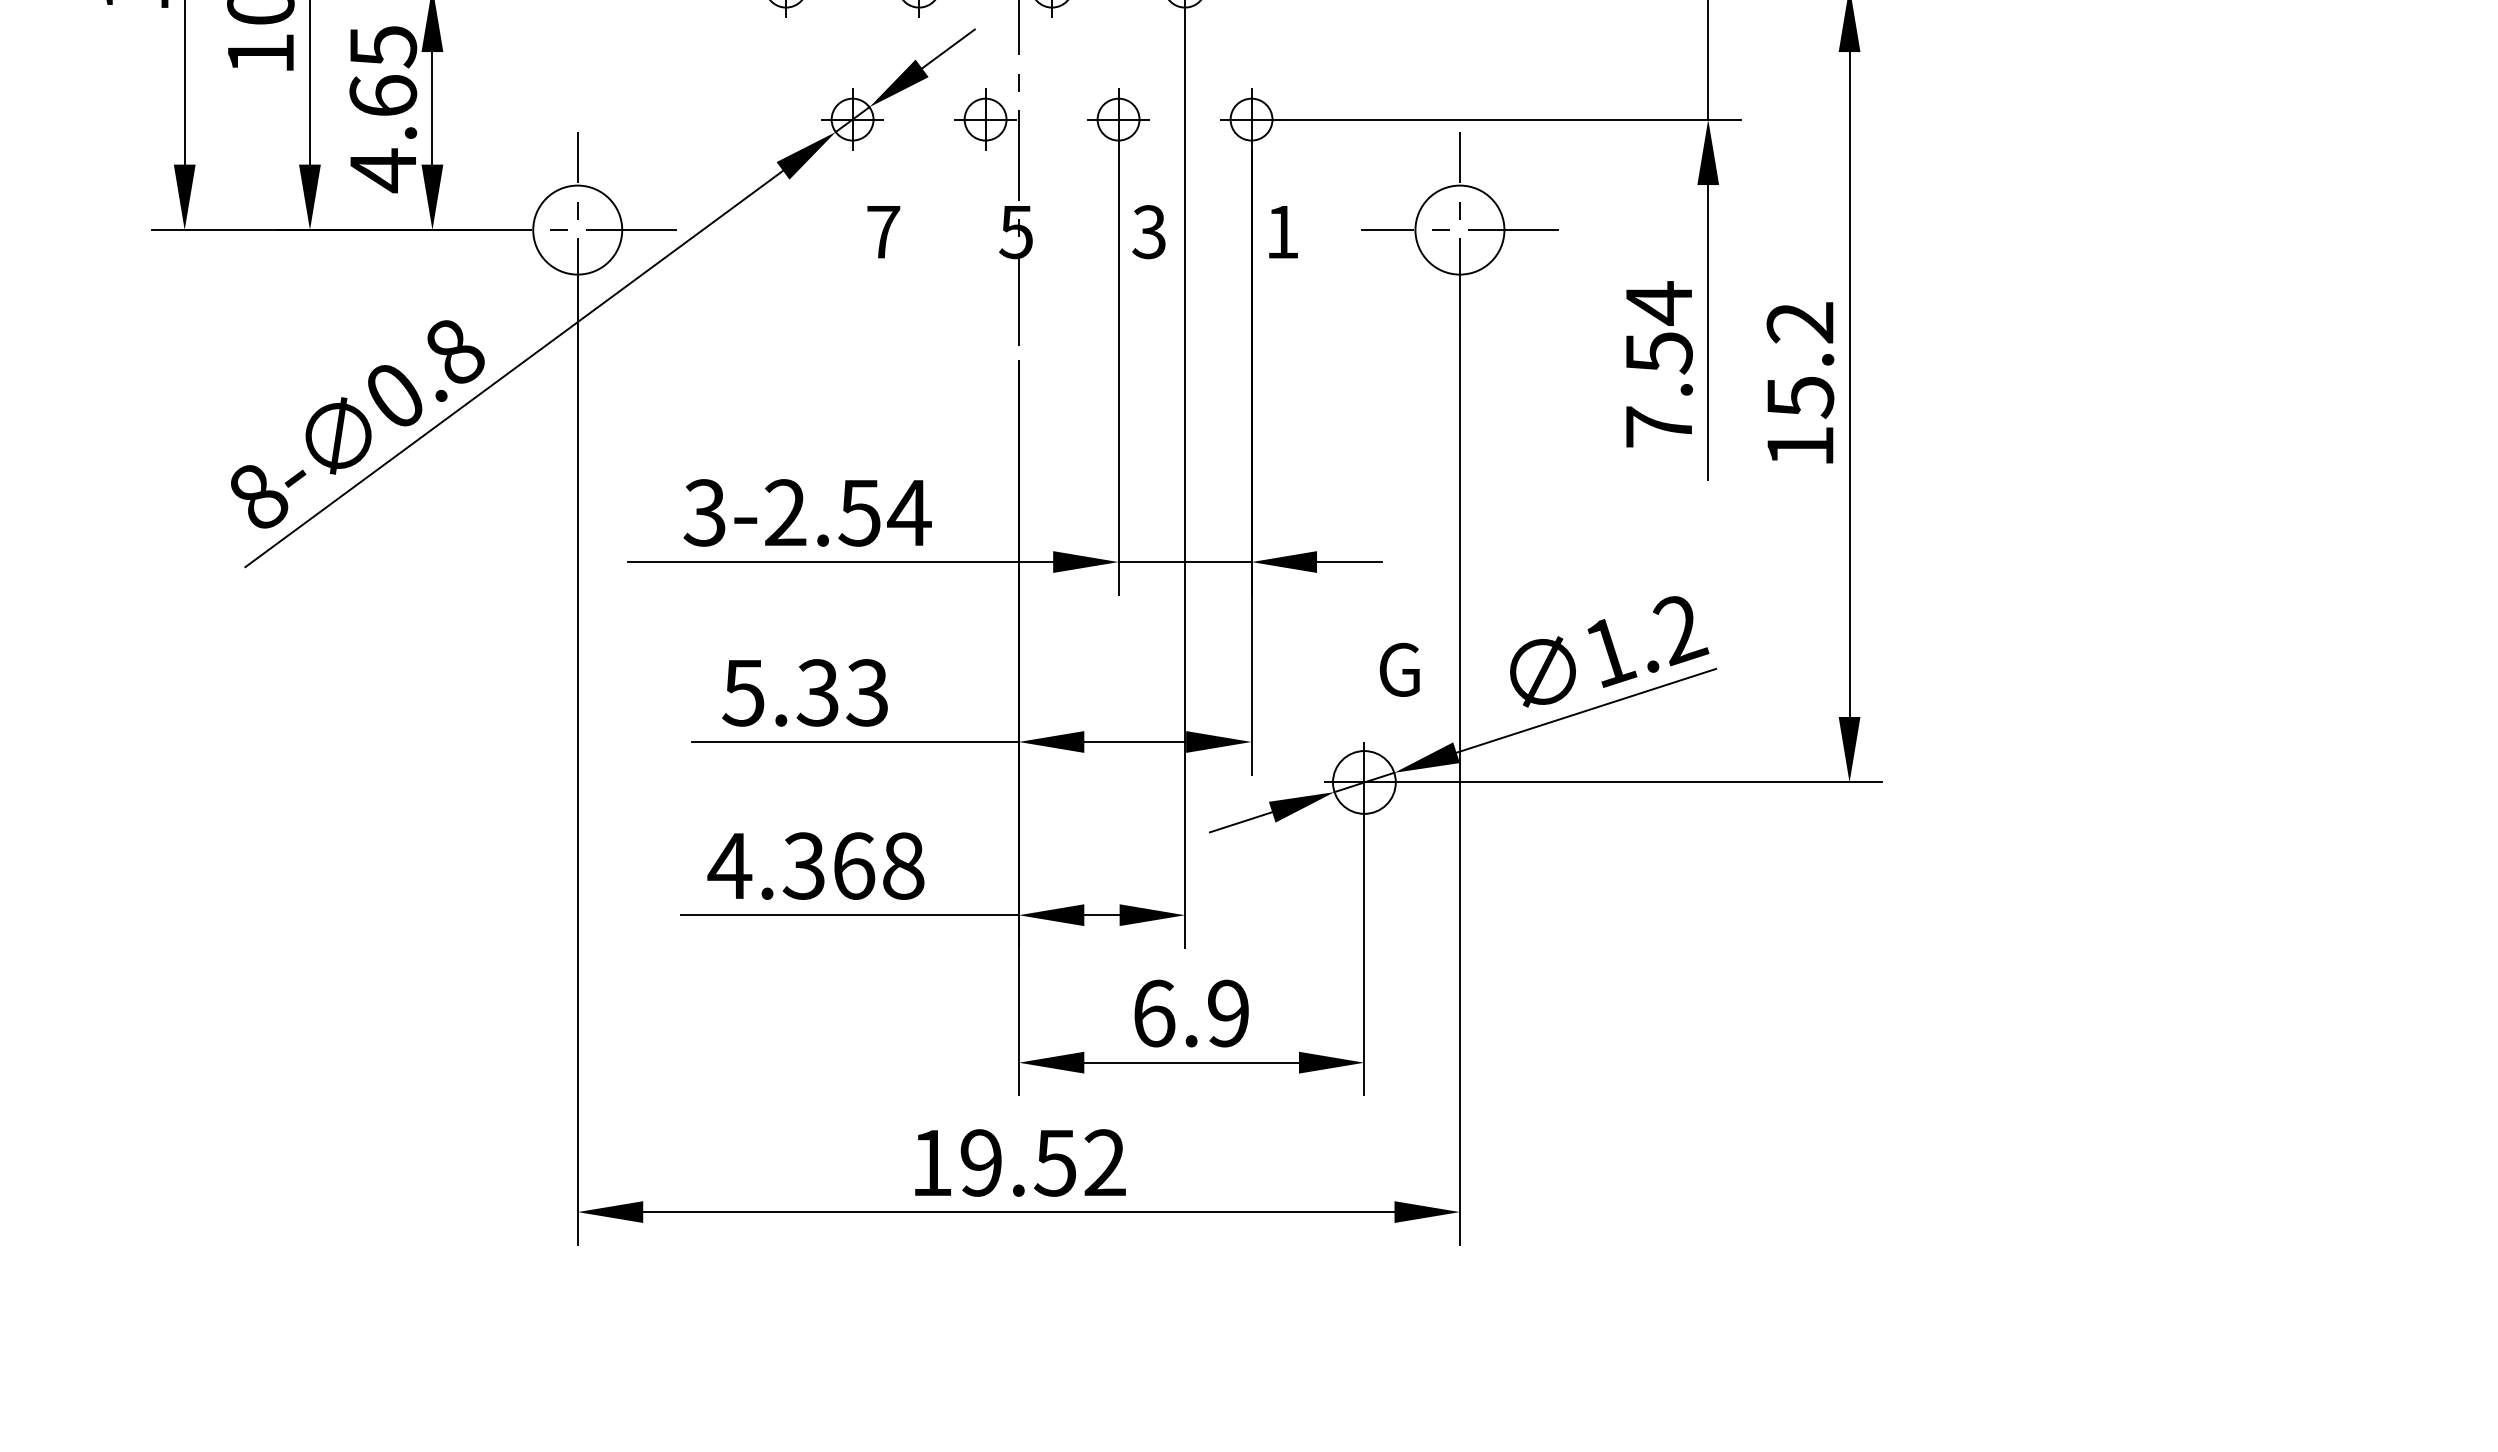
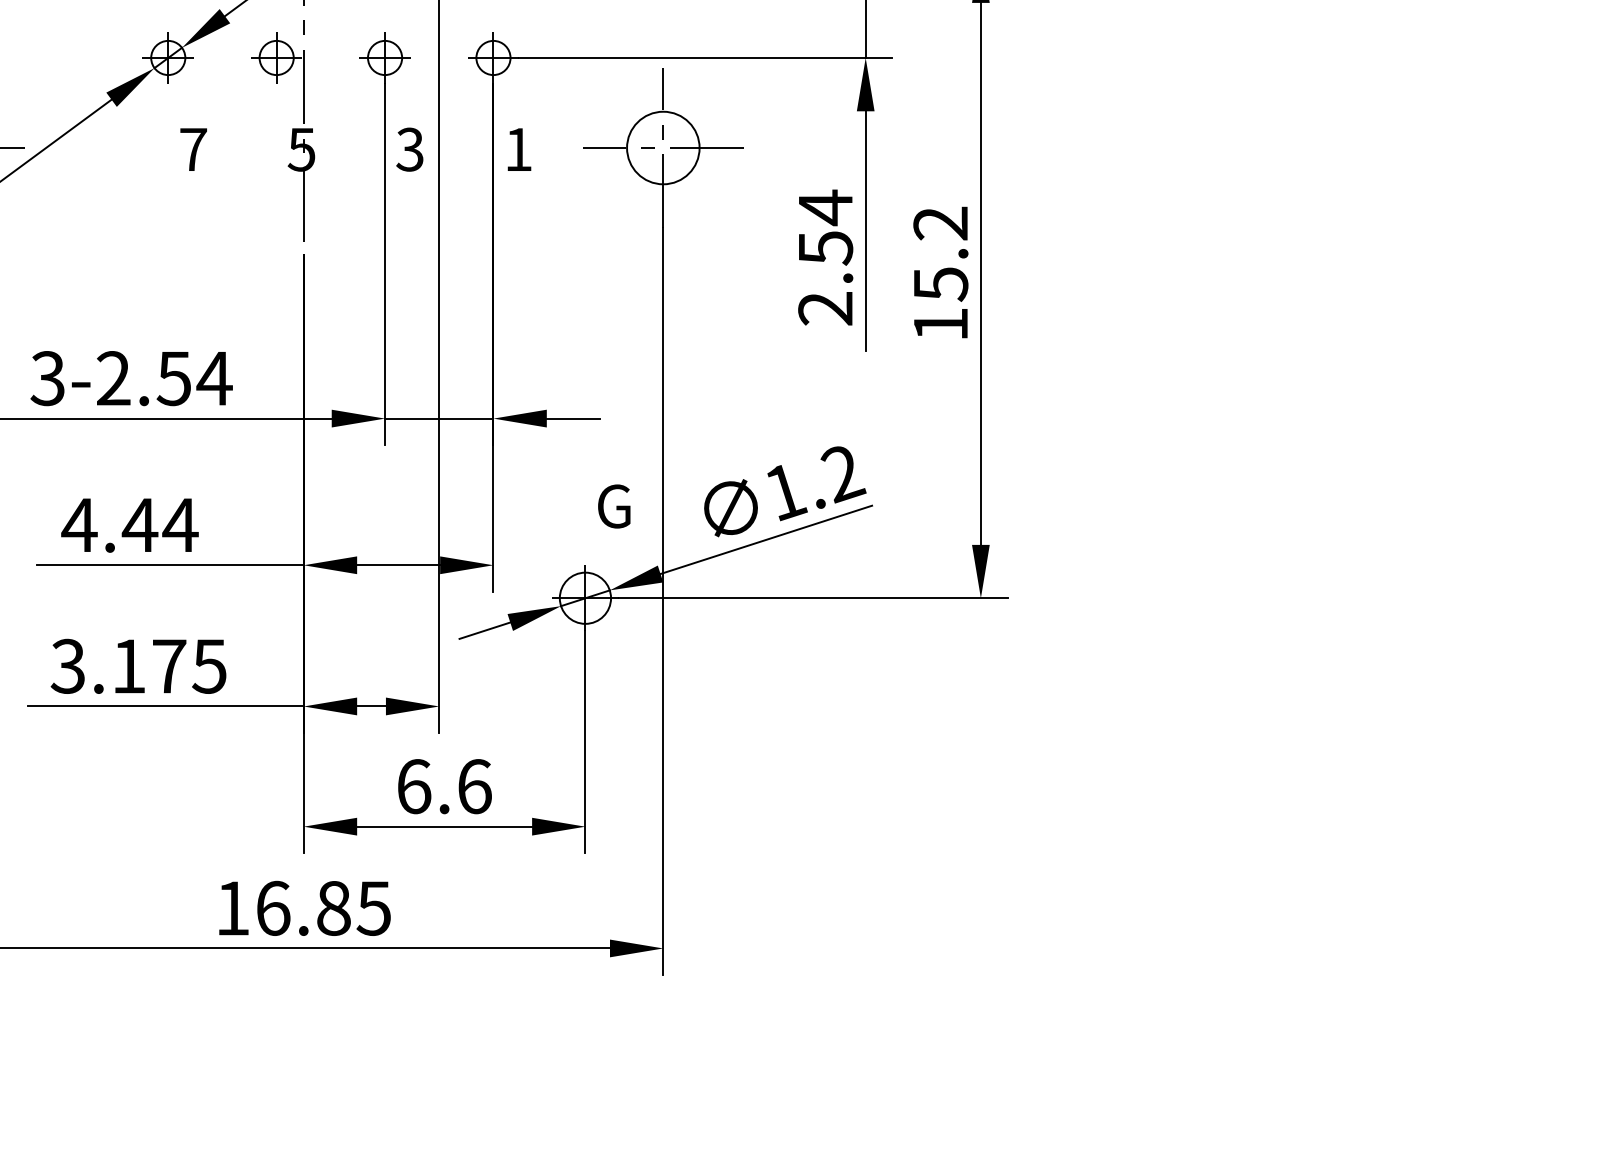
text: (1658, 426) -> (825, 308), 7.54 -> 2.54
text: (805, 692) -> (129, 524), 5.33 -> 4.44
text: (815, 865) -> (138, 665), 4.368 -> 3.175
text: (1228, 1013) -> (474, 786), 6.9 -> 6.6
text: (1042, 1162) -> (323, 908), 19.52 -> 16.85

